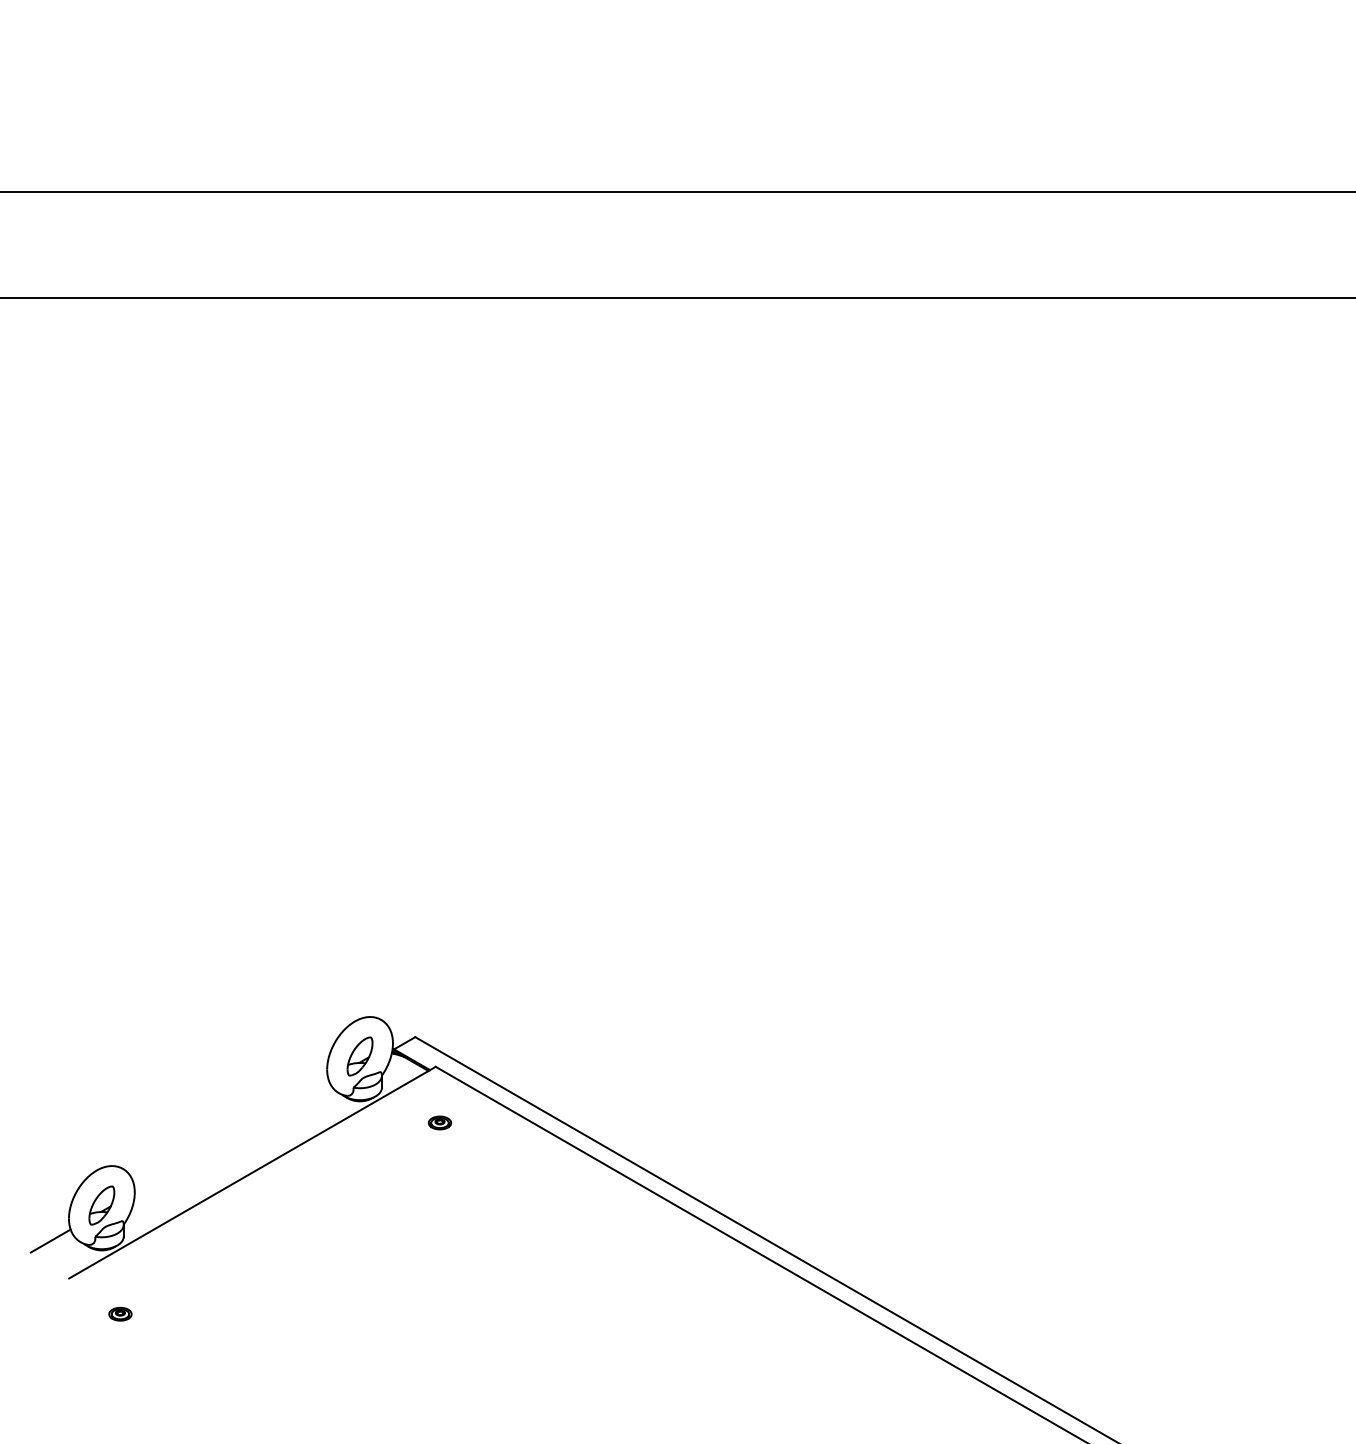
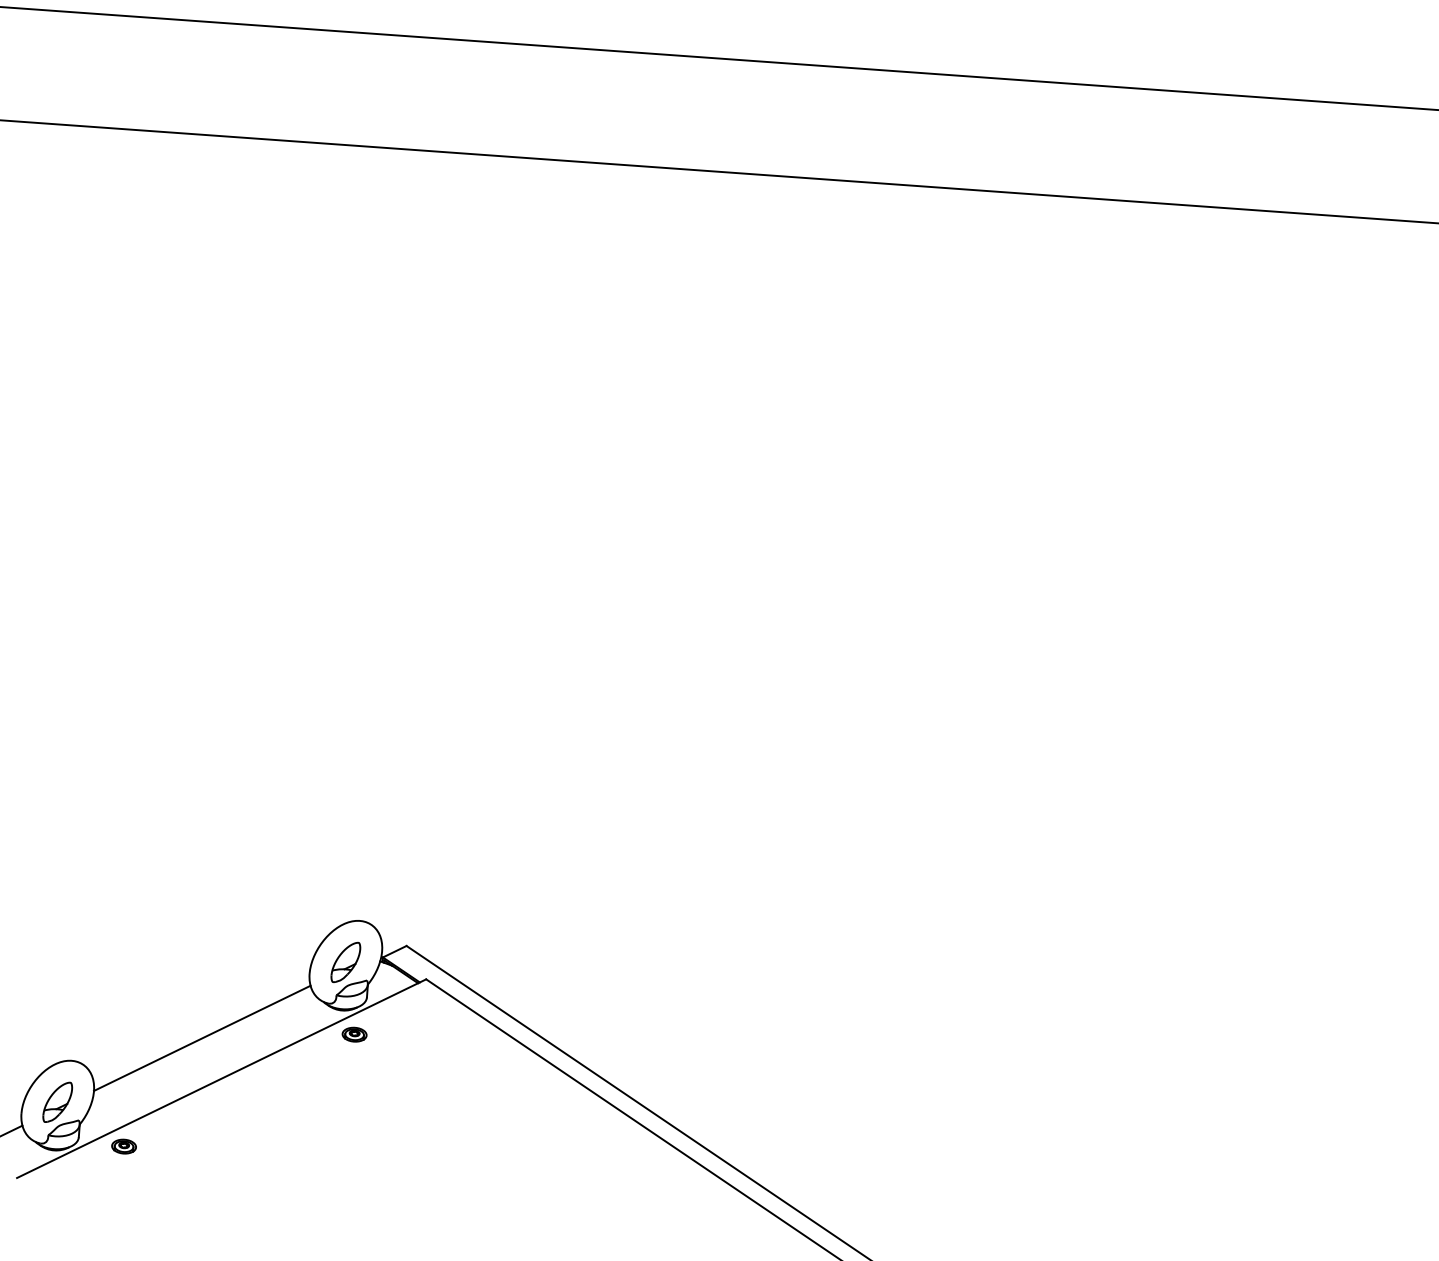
part: (439, 1122) -> (354, 1034), moved
line: (231, 1136) -> (201, 1038), added
part: (120, 1313) -> (124, 1145), moved

